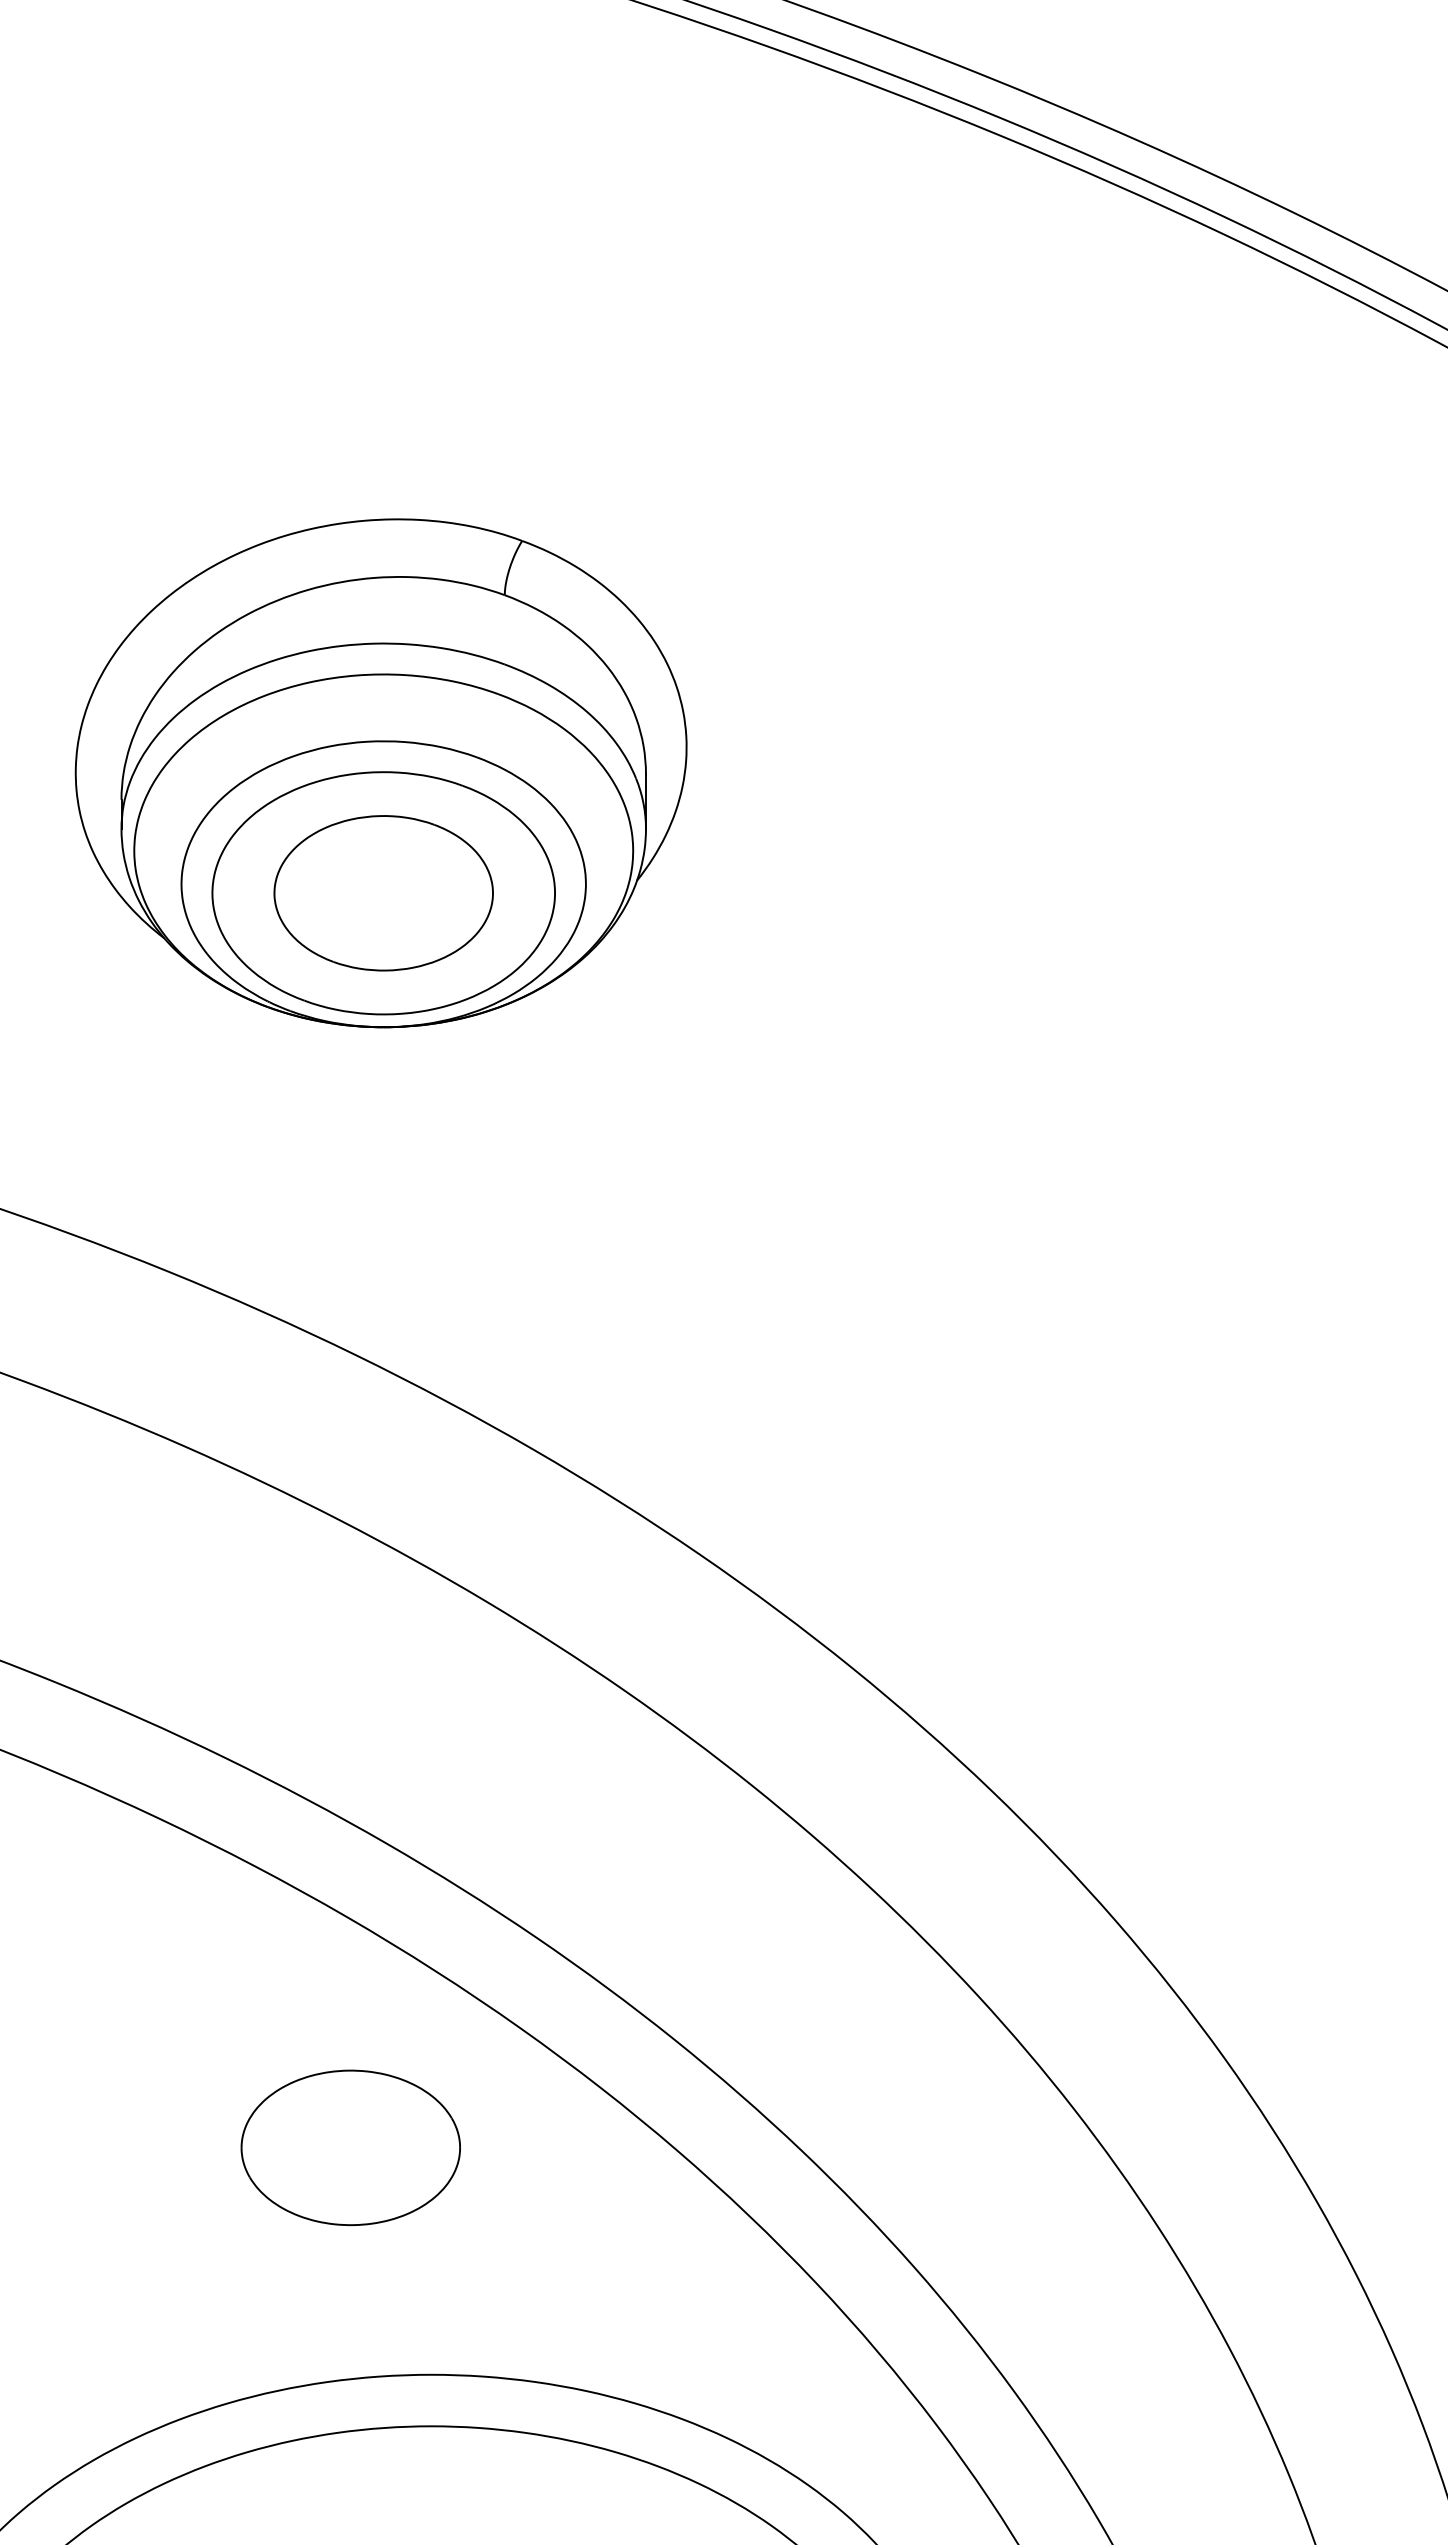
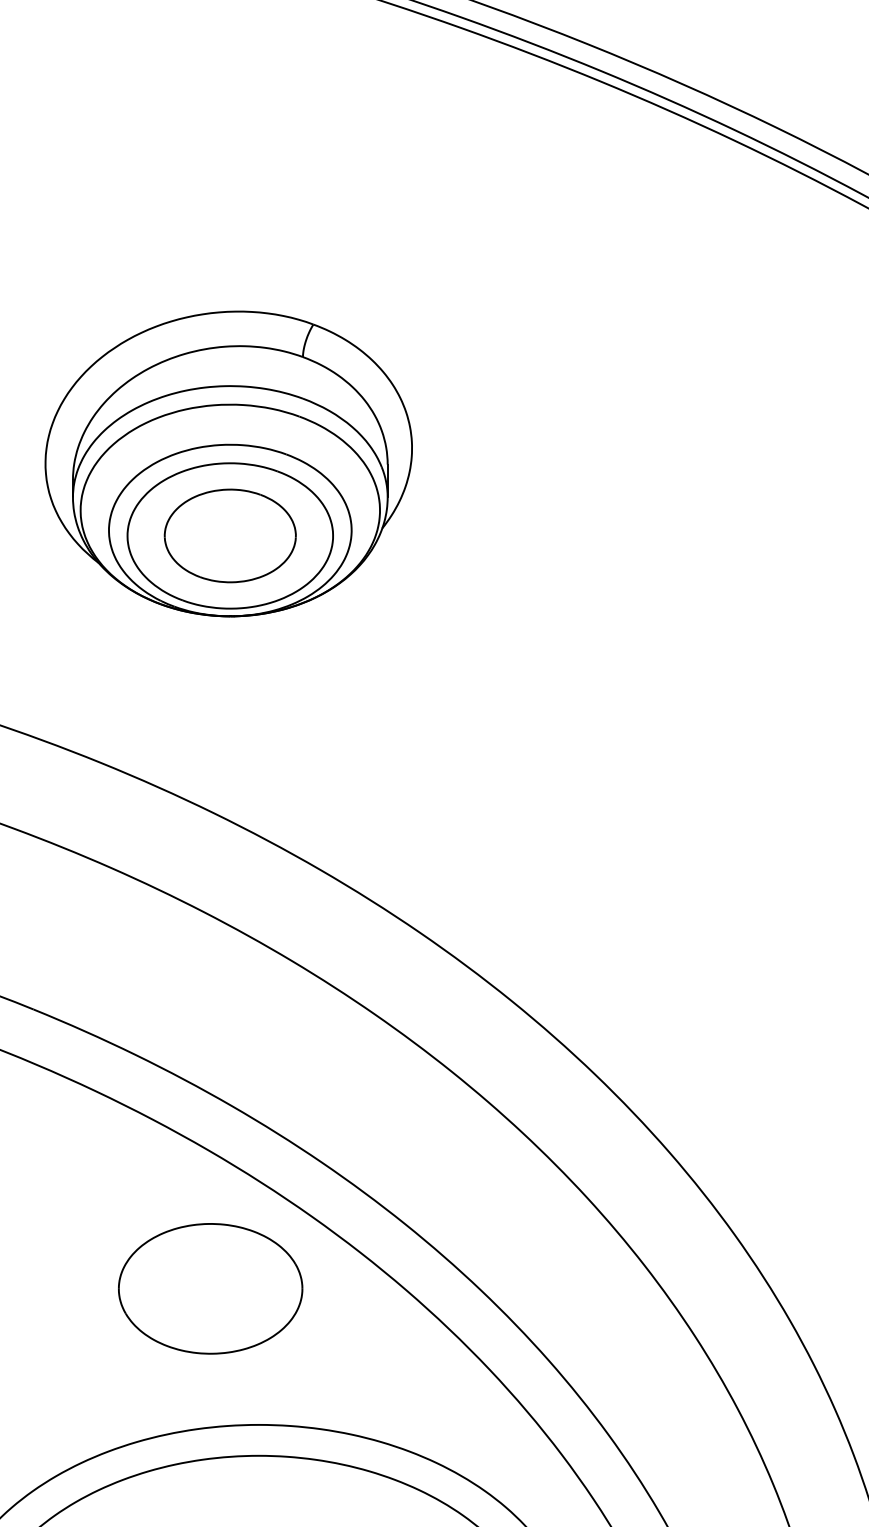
part: (350, 2147) -> (210, 1288), size x1.4

